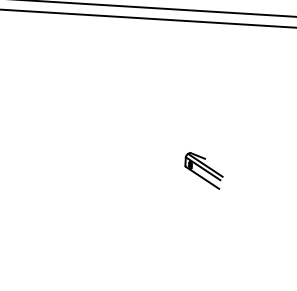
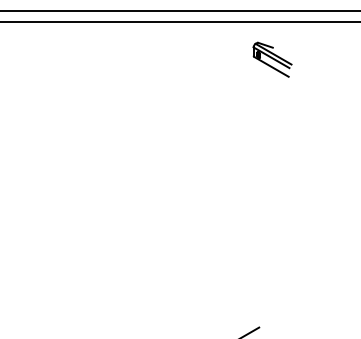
part: (203, 170) -> (272, 59), moved

